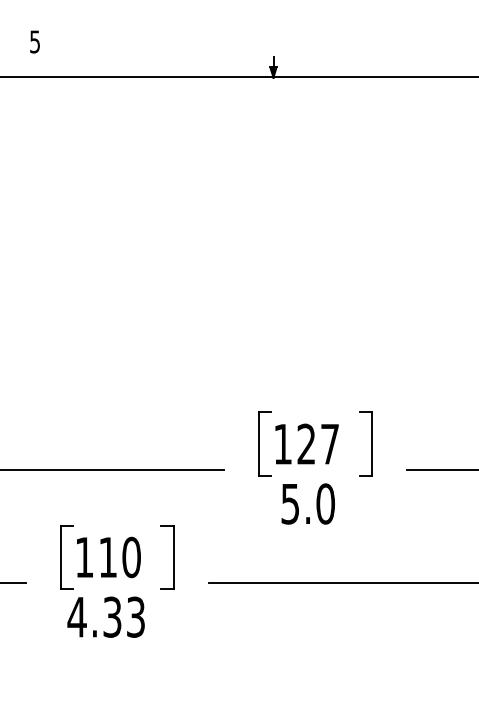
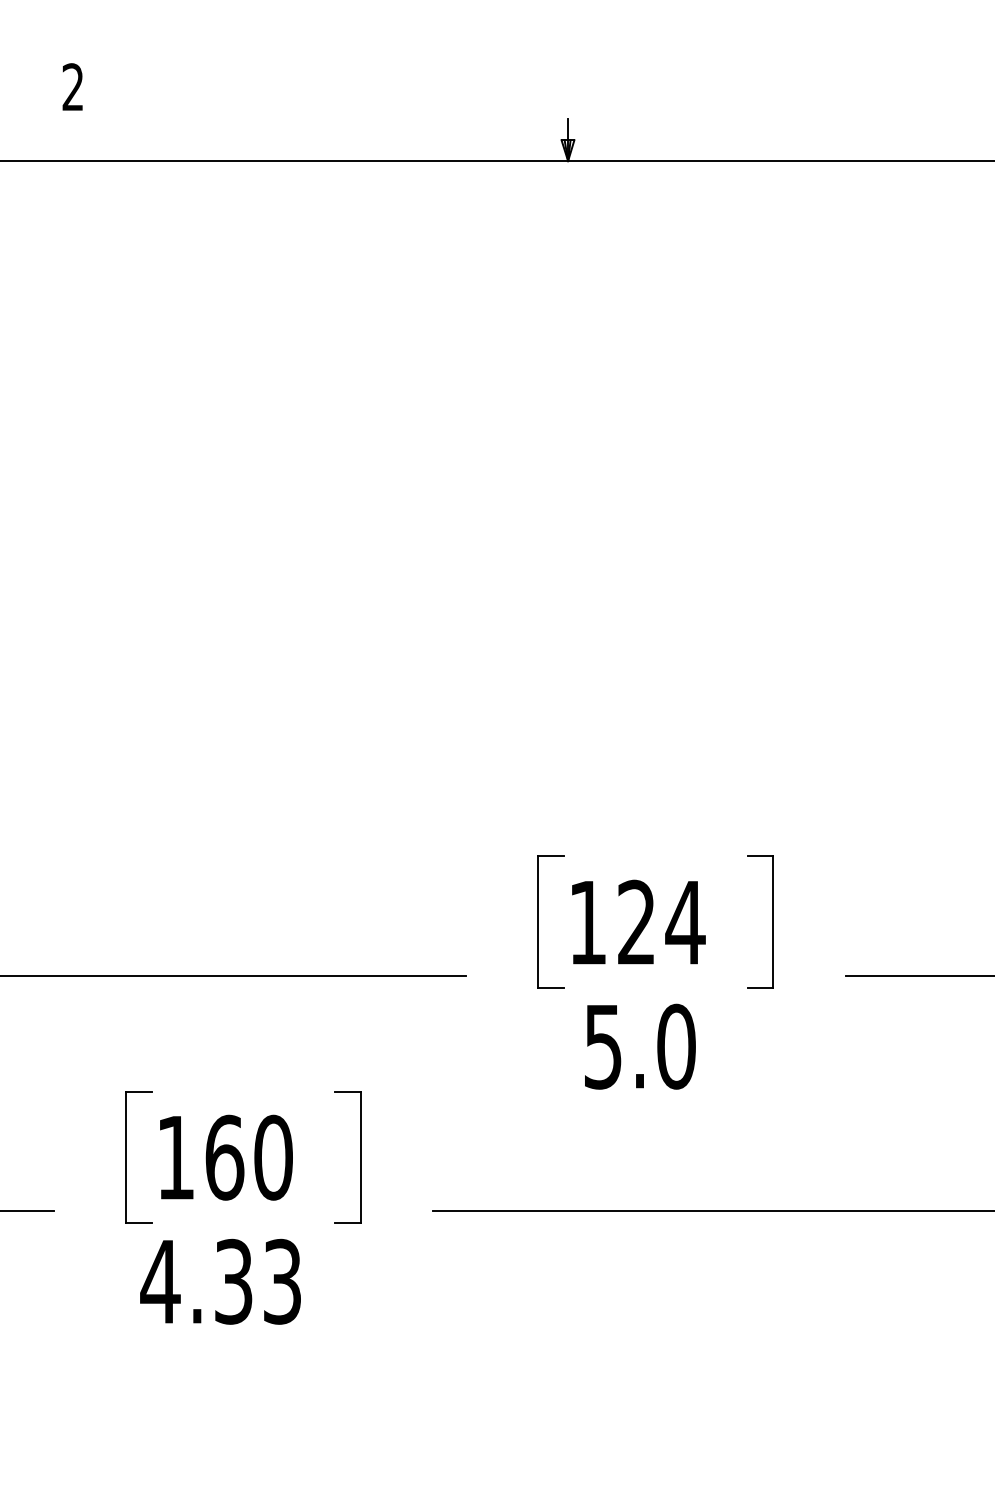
text: (34, 41) -> (71, 86), 5 -> 2
text: (329, 444) -> (684, 923), 127 -> 124
text: (108, 557) -> (225, 1157), 110 -> 160

